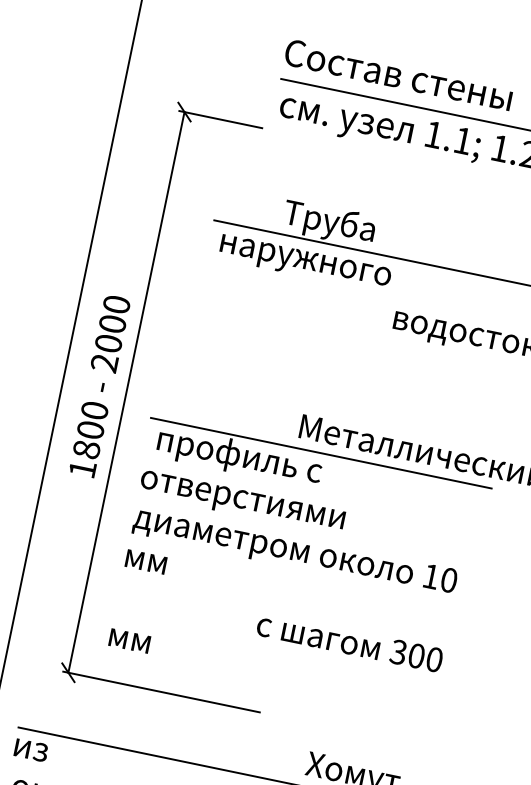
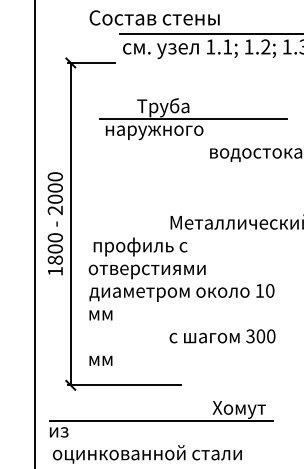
text: (398, 74) -> (154, 17), moved
line: (321, 453) -> (185, 235), removed

